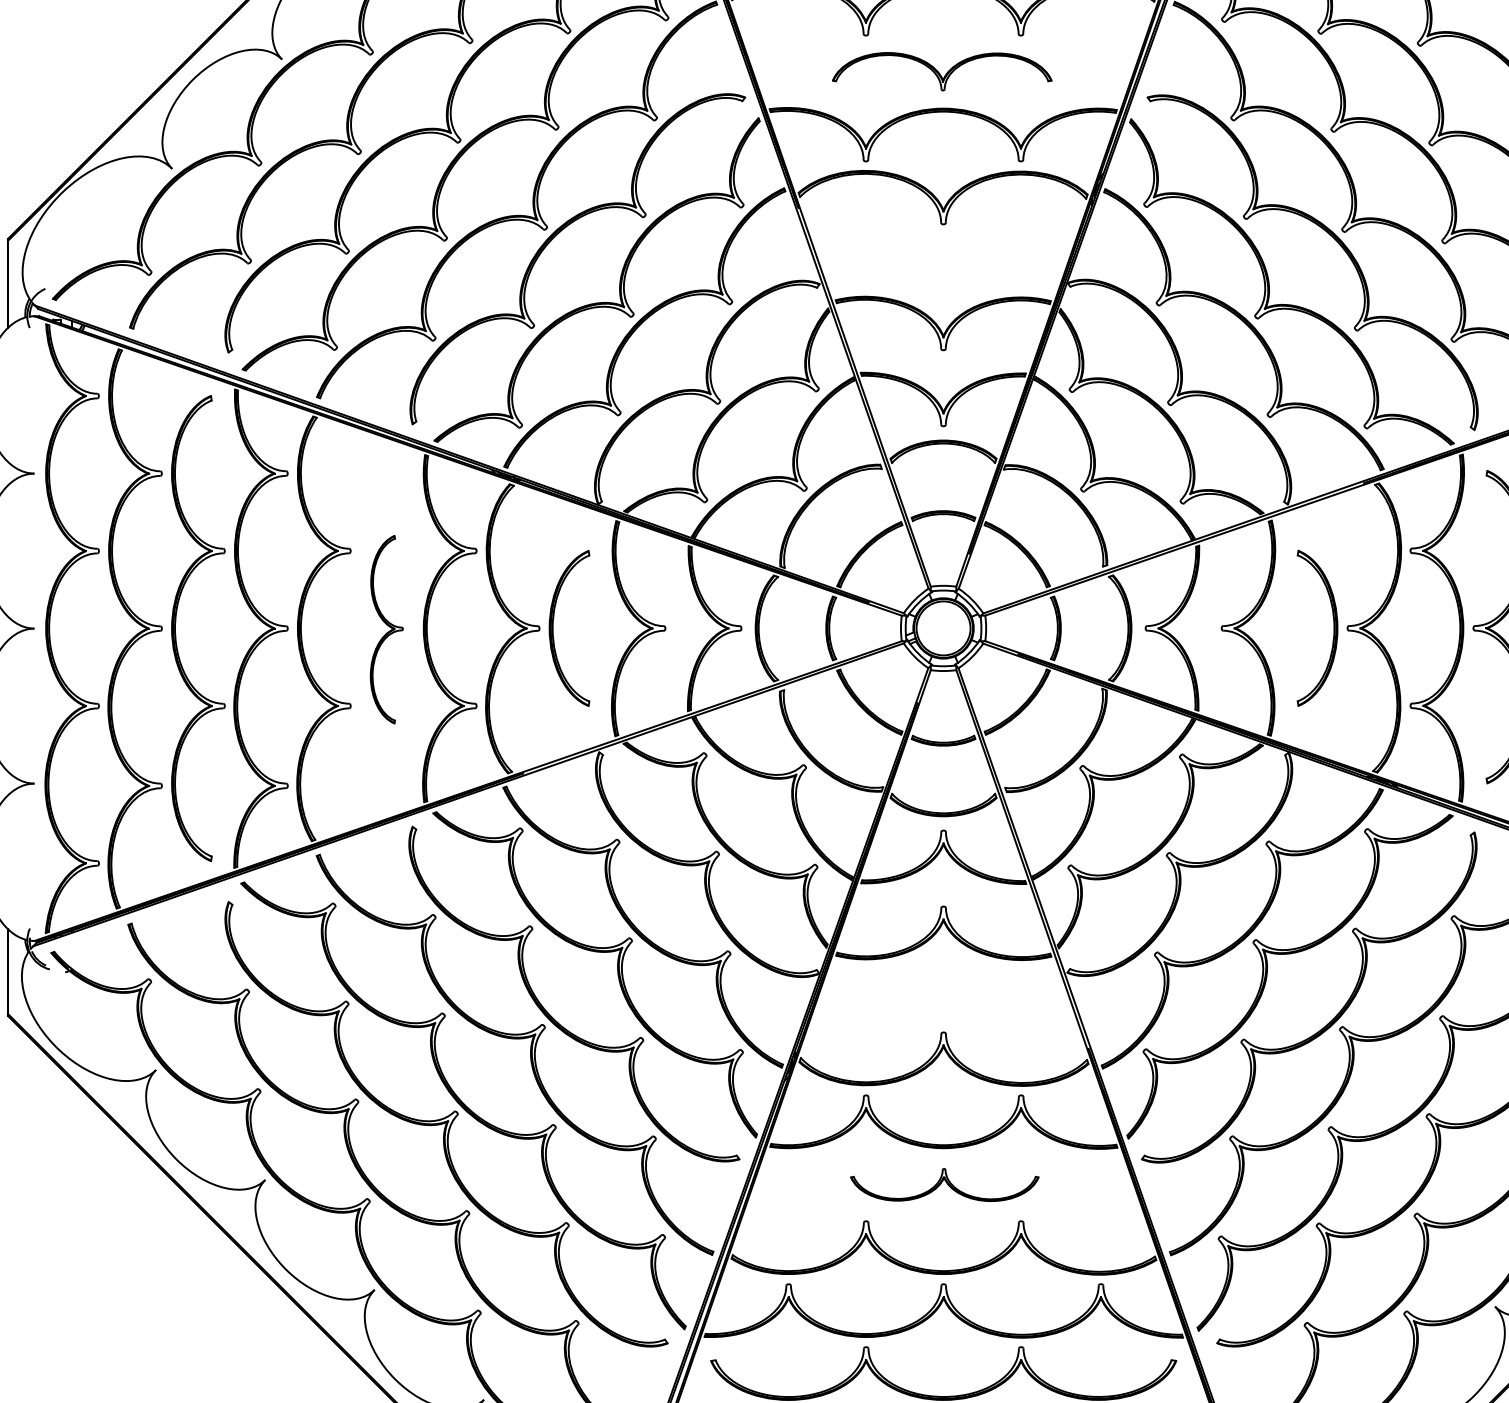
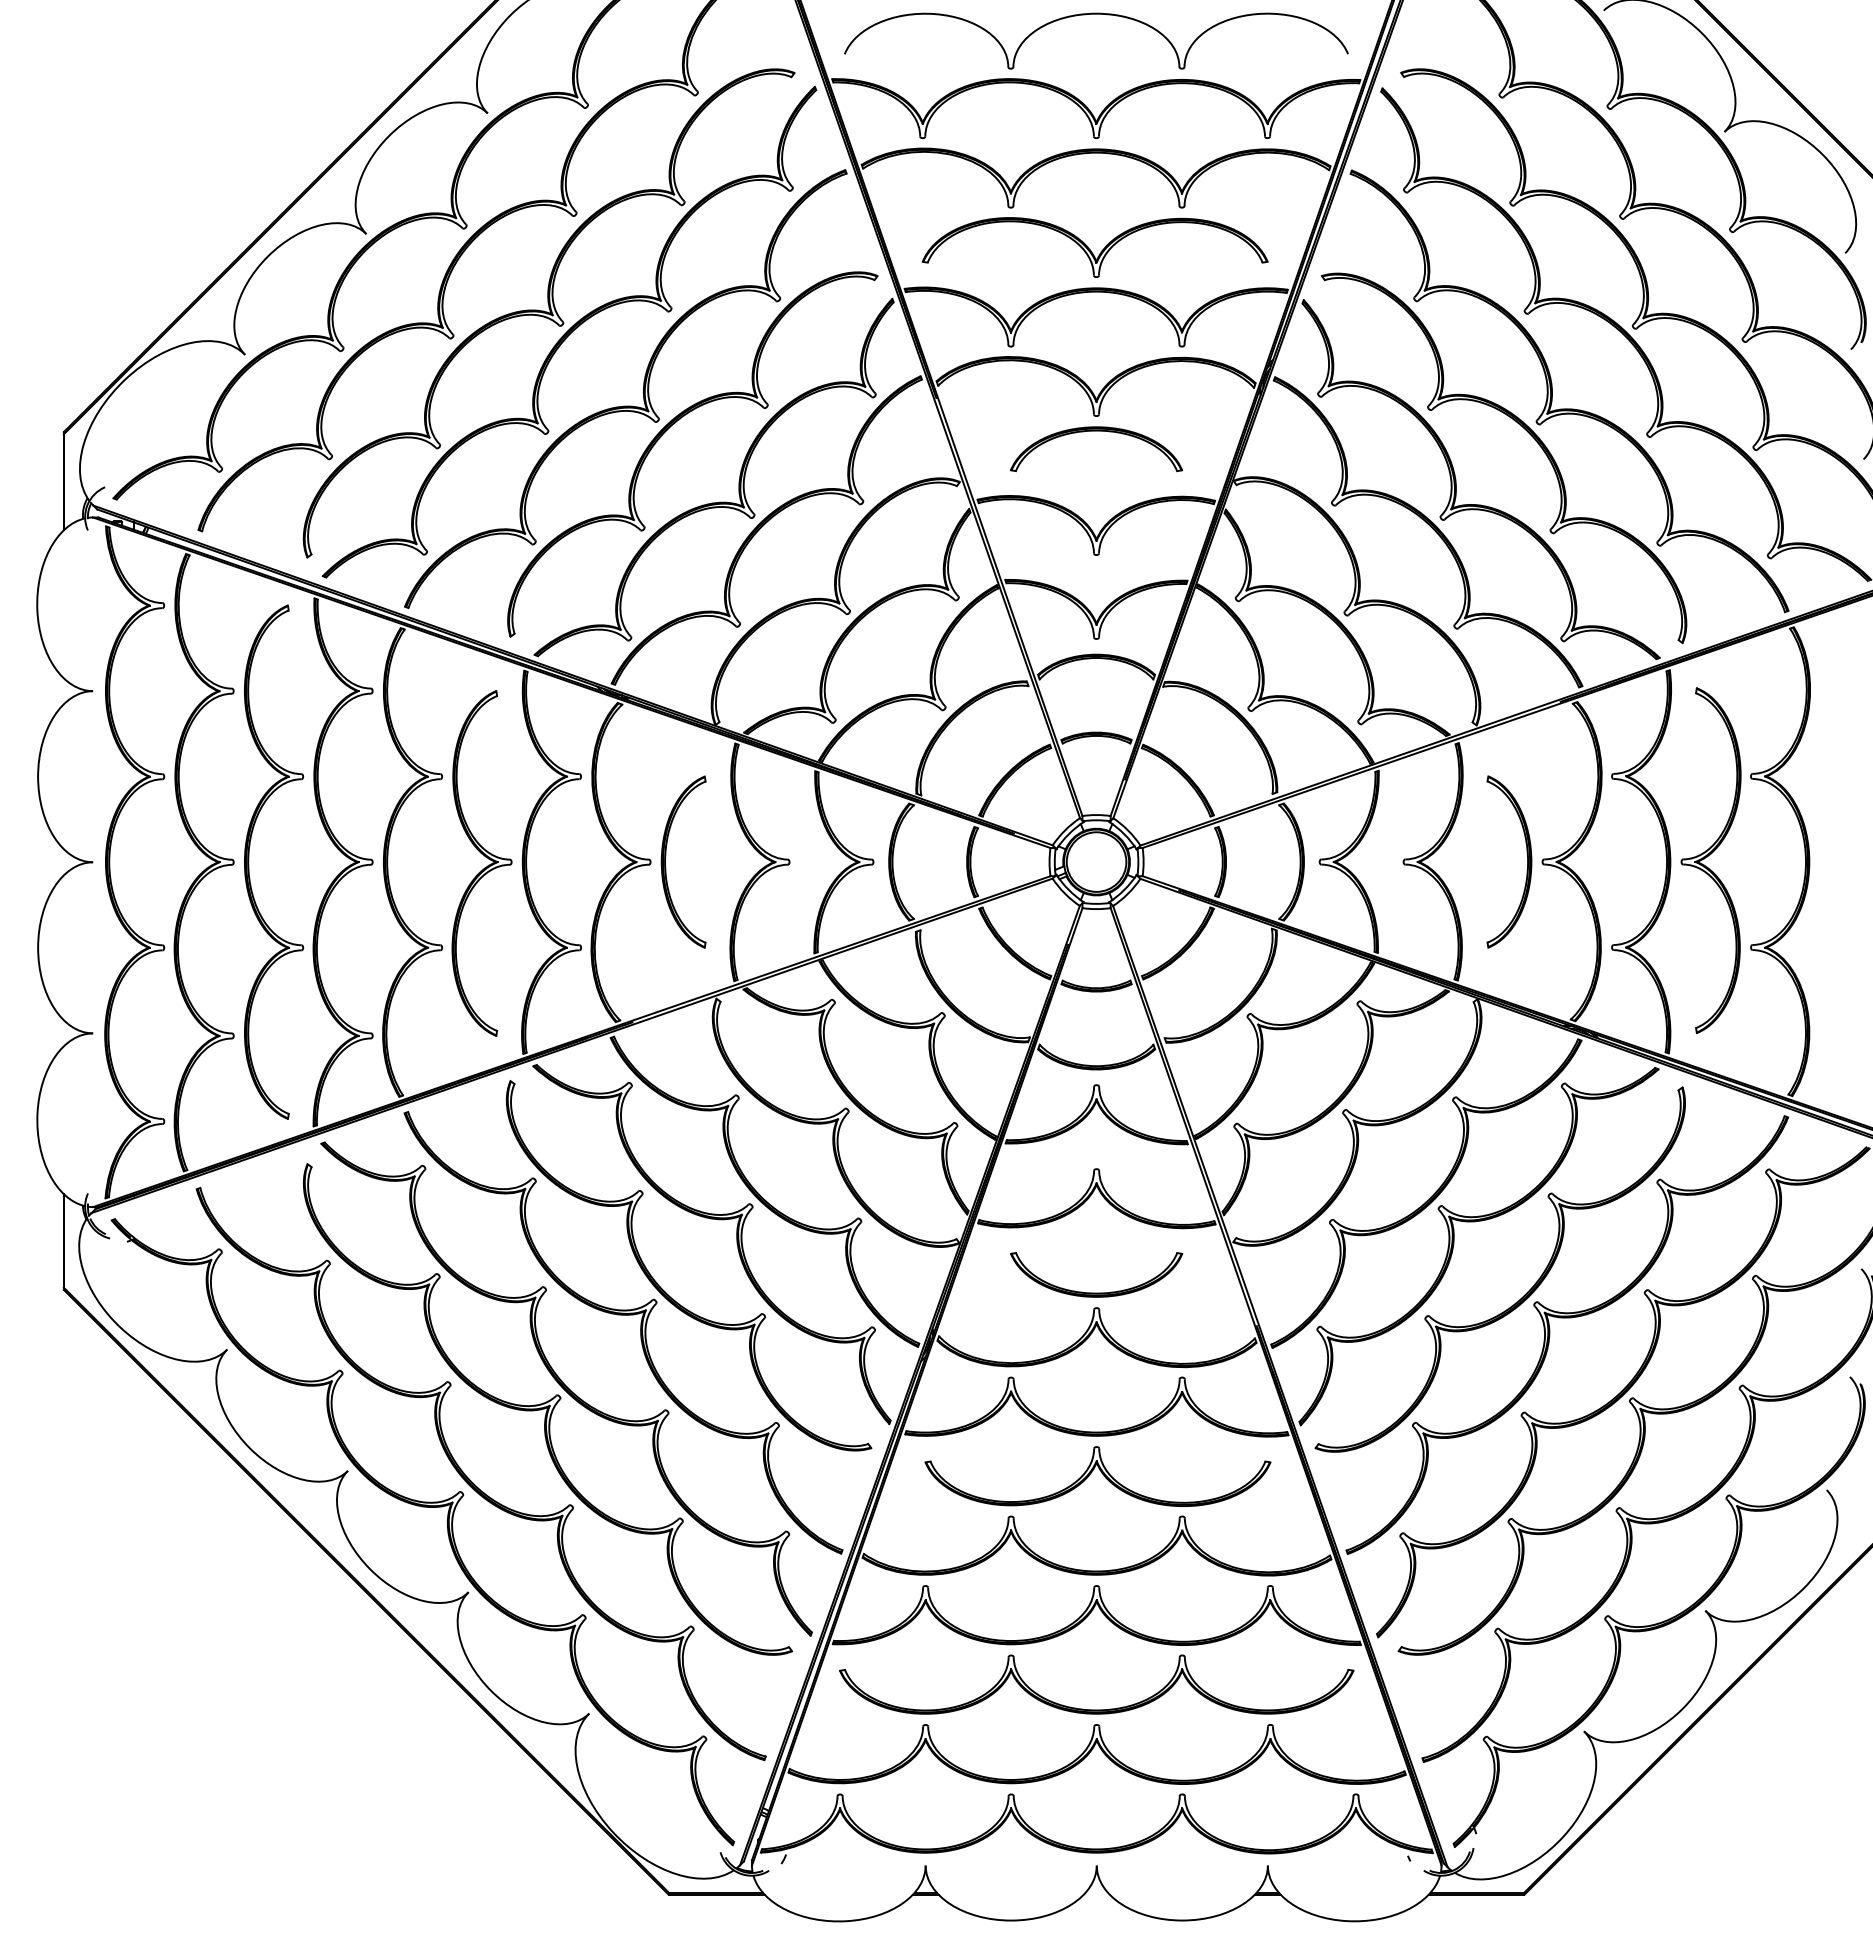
part: (941, 71) -> (1094, 247), size x1.43
part: (943, 238) -> (1096, 431), added
part: (386, 629) -> (481, 863), size x1.67
part: (943, 1018) -> (1096, 1292), added
part: (944, 1185) -> (1097, 1476), size x1.67

